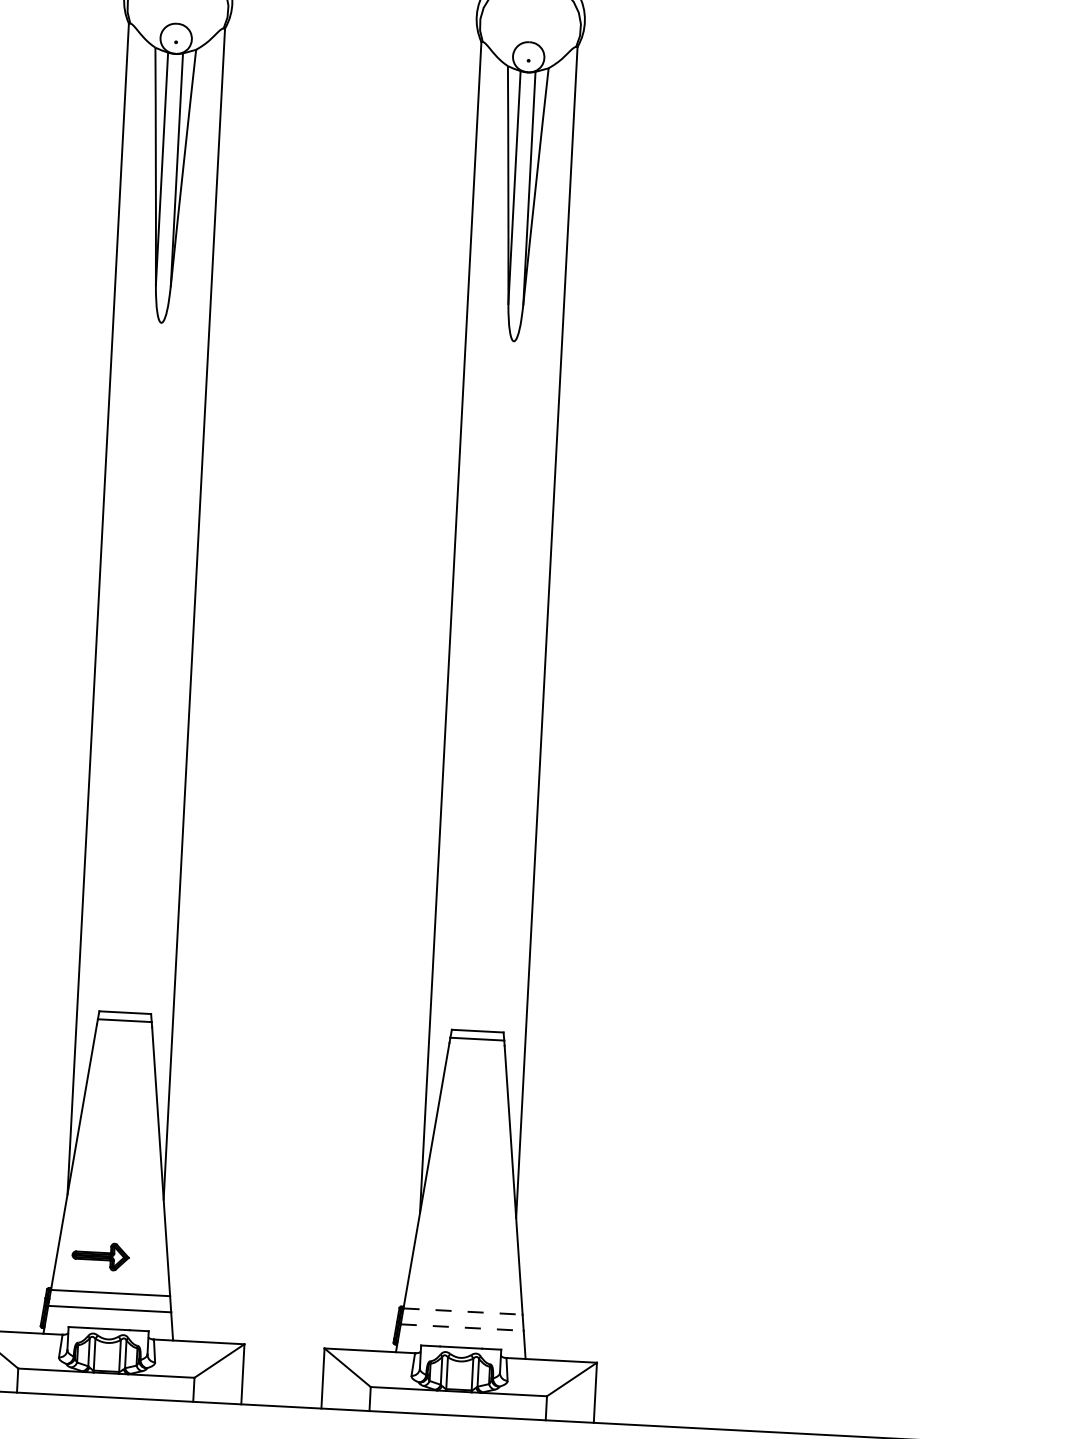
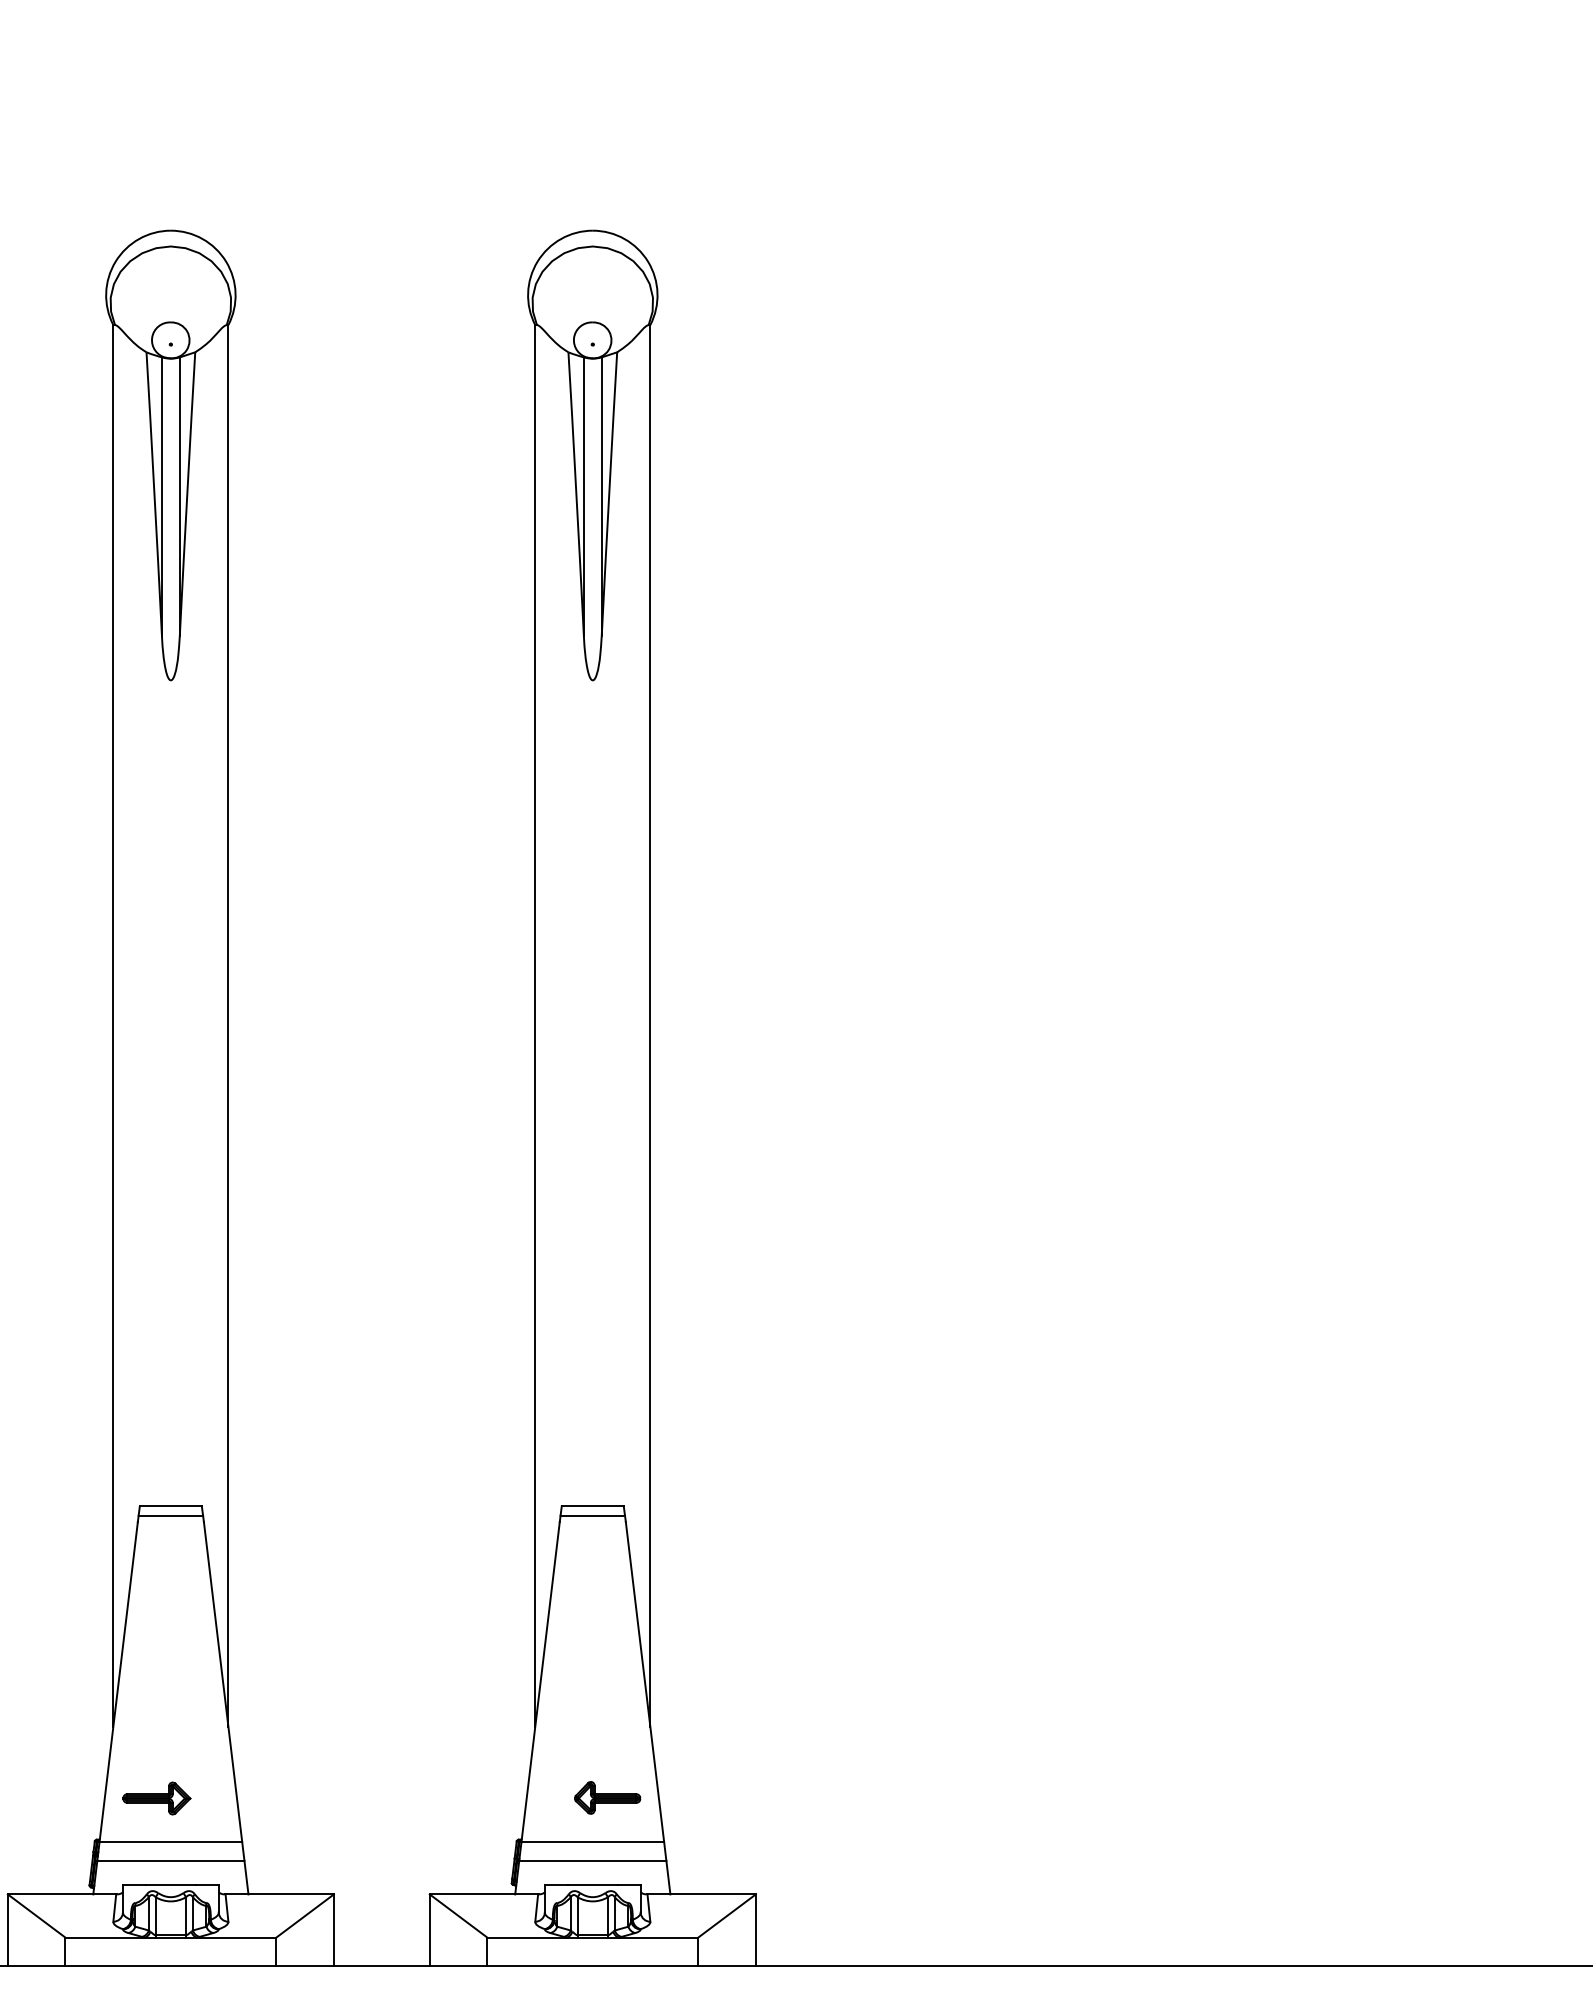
part: (477, 1275) -> (607, 1797), added
line: (463, 1311) -> (593, 1841), dashed -> solid
line: (461, 1327) -> (592, 1860), dashed -> solid

